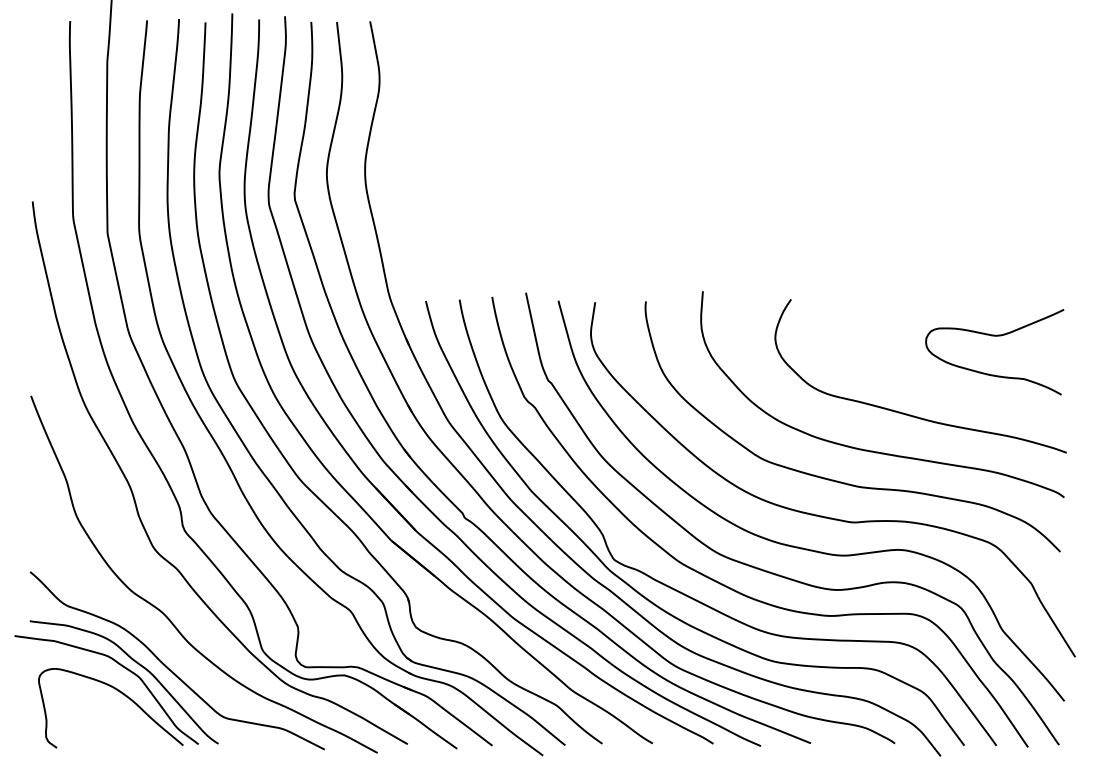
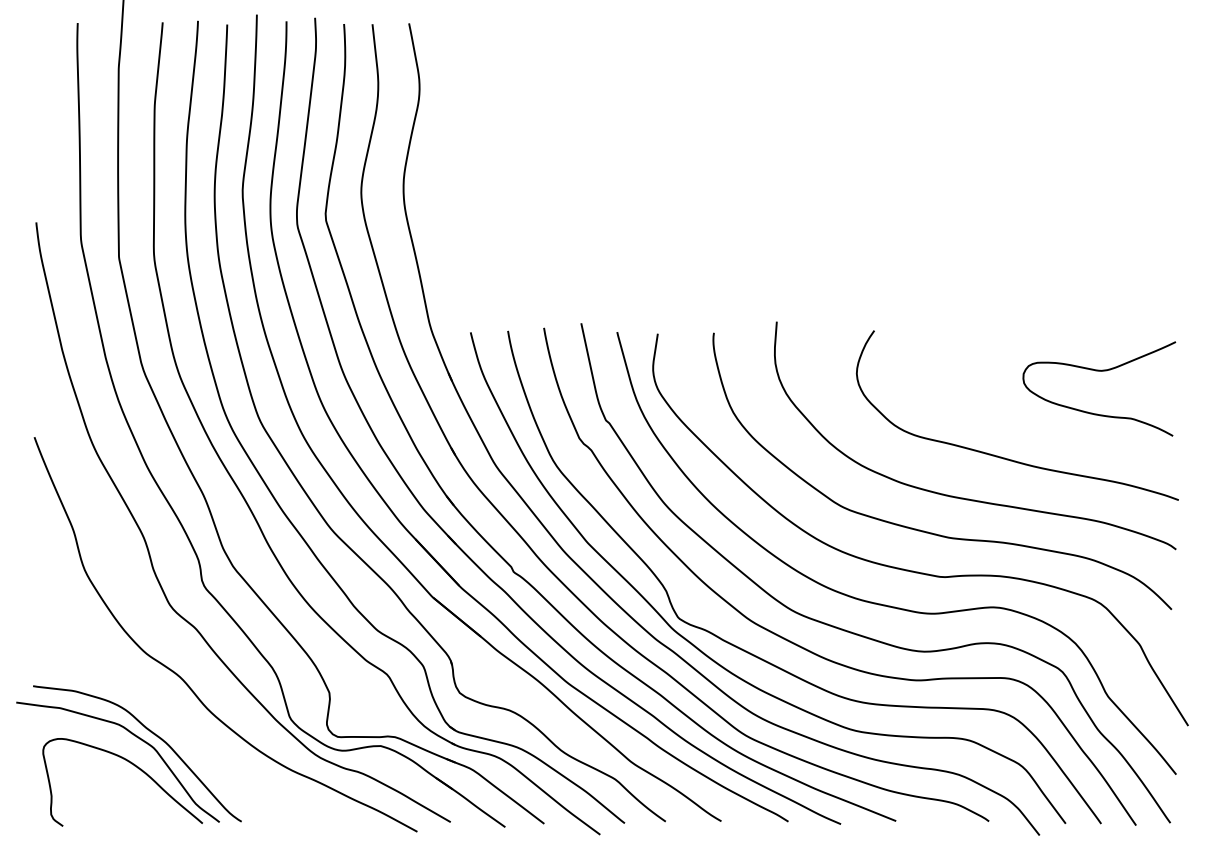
curve: (168, 667) -> (186, 737), removed

